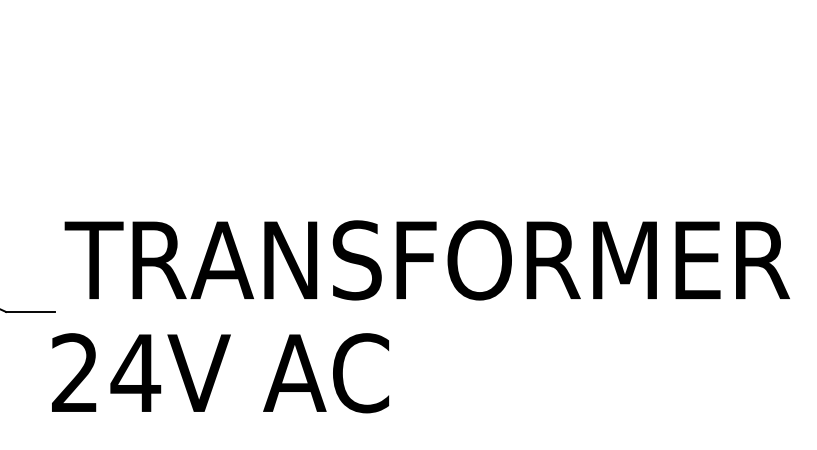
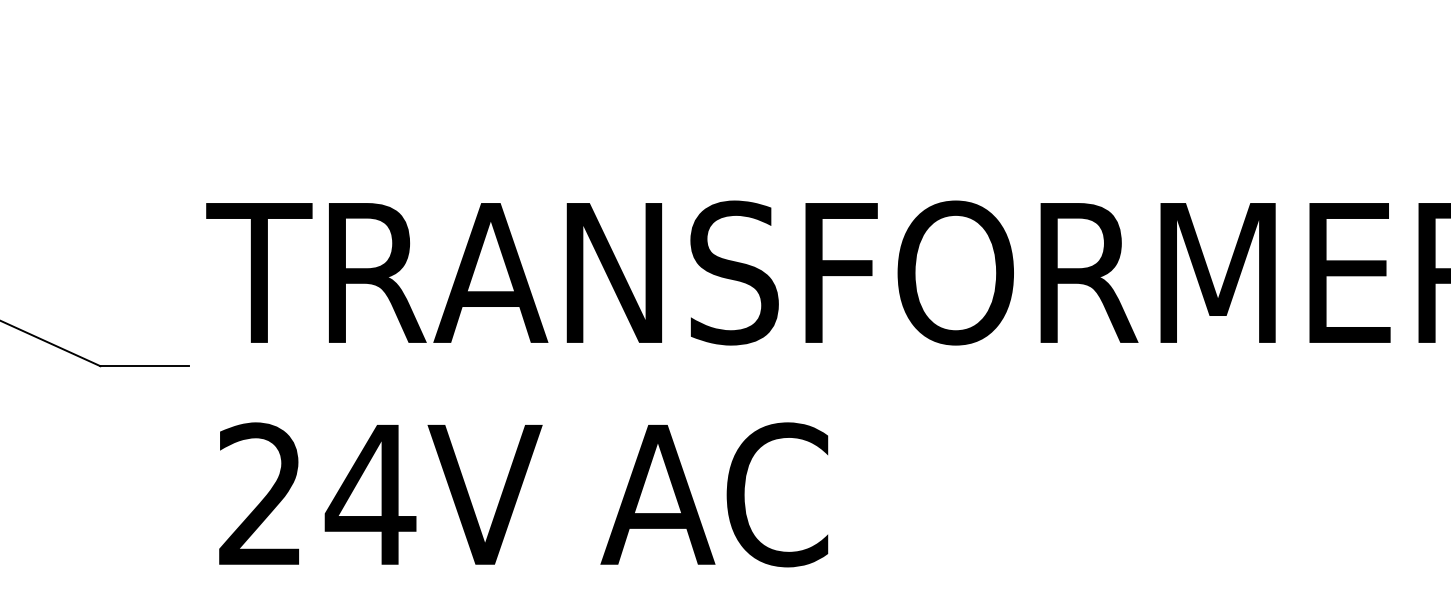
text: (220, 373) -> (523, 495), moved

